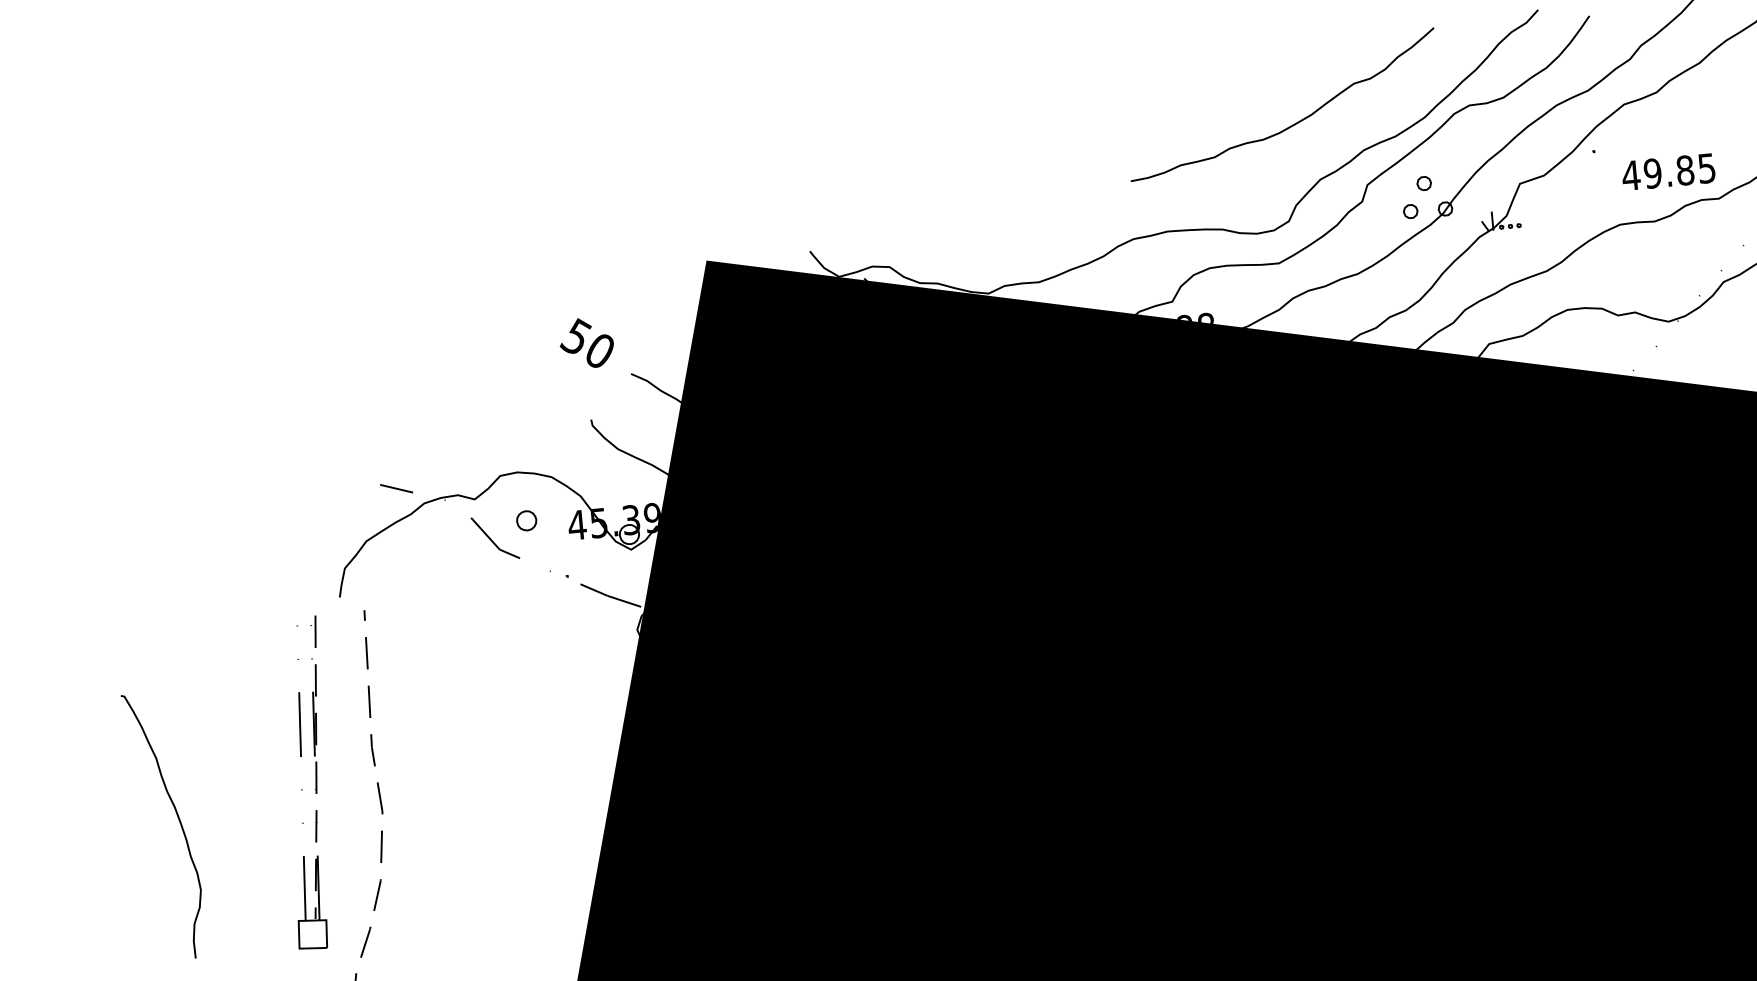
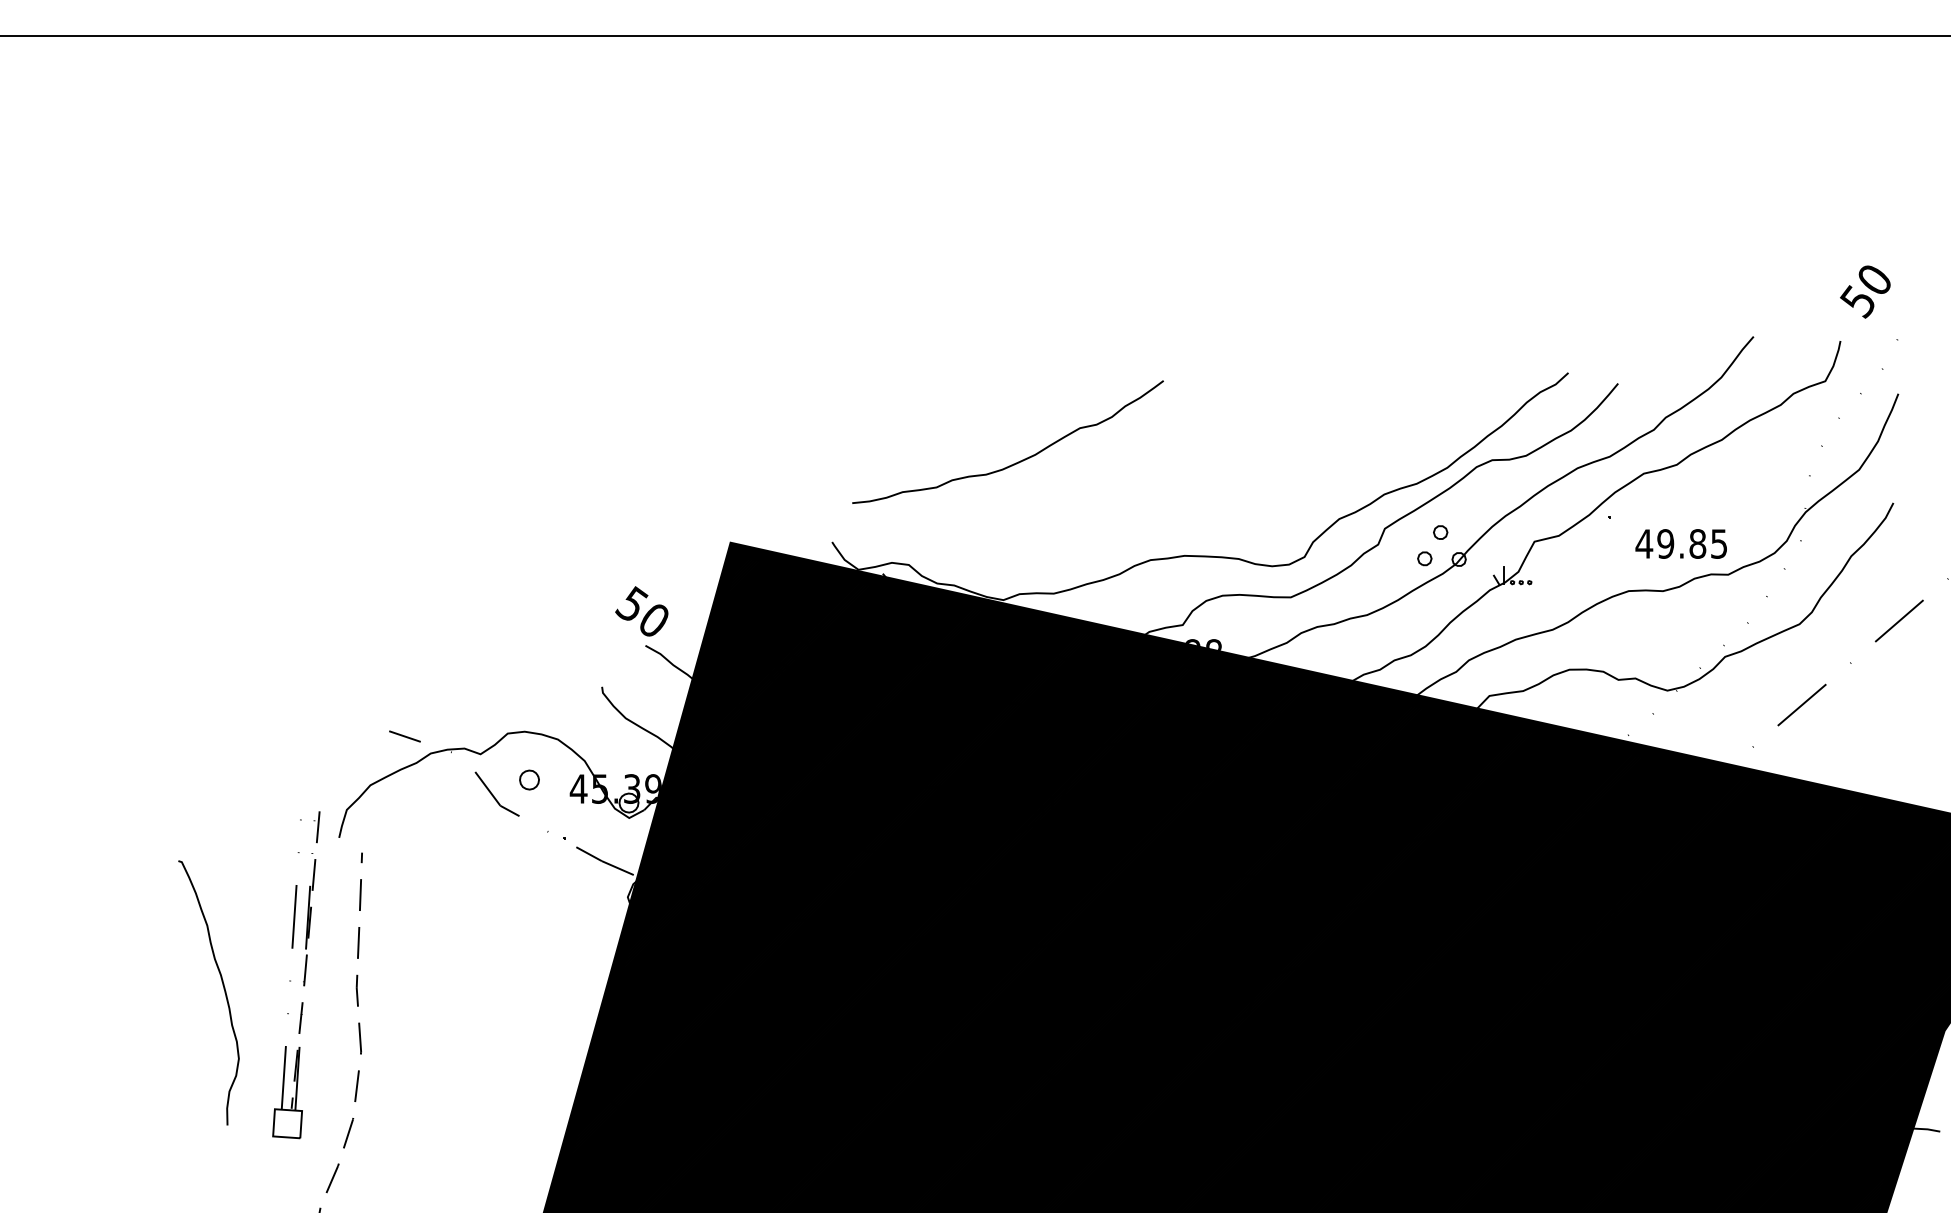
curve: (1292, 124) -> (1015, 462), moved
text: (586, 343) -> (641, 611), moved
part: (315, 786) -> (303, 978), moved
curve: (178, 821) -> (223, 989), moved

